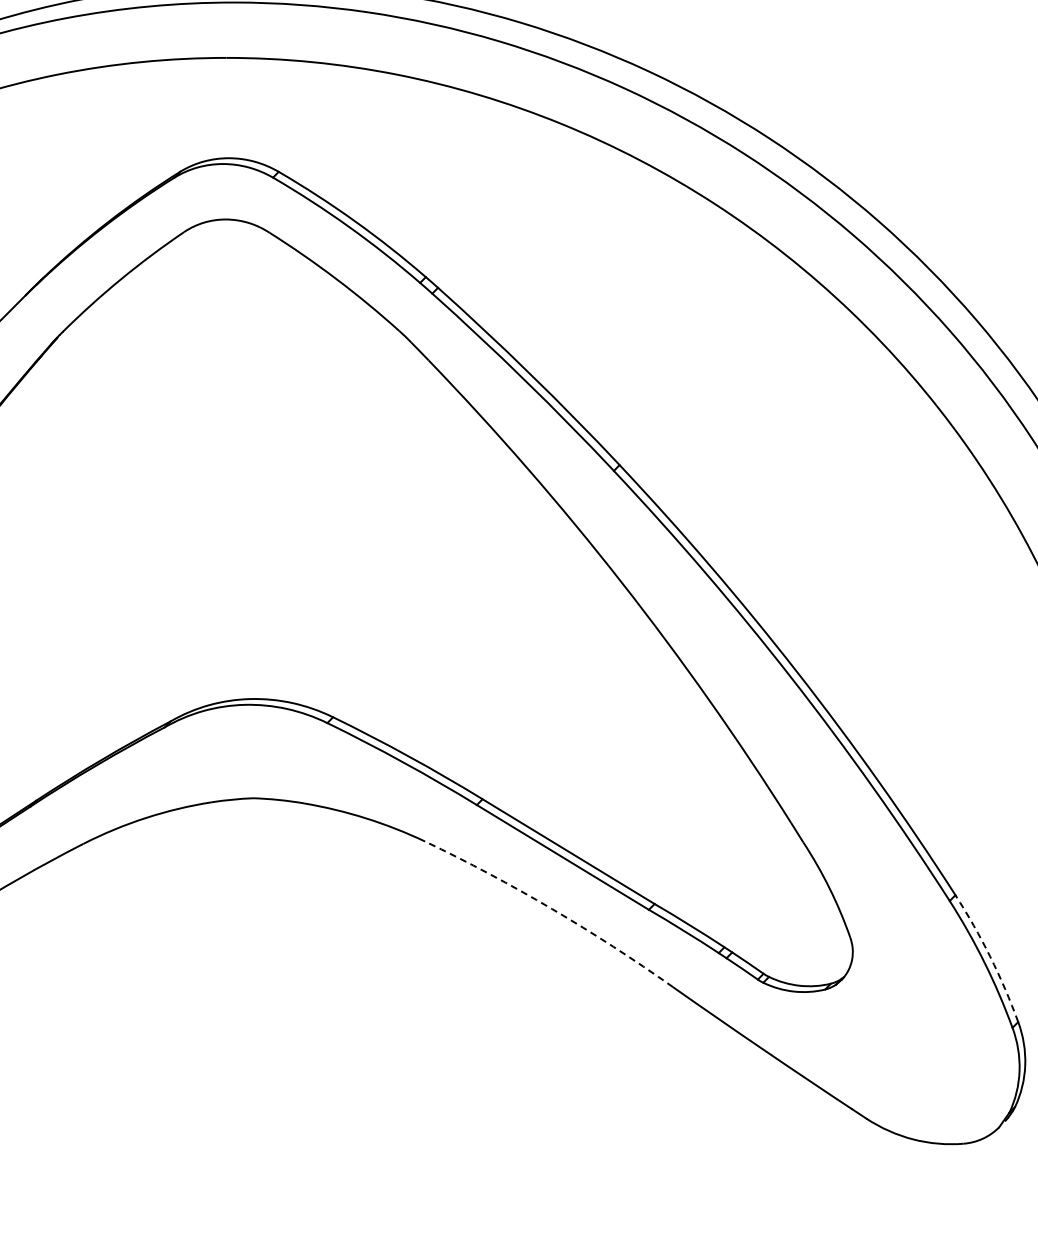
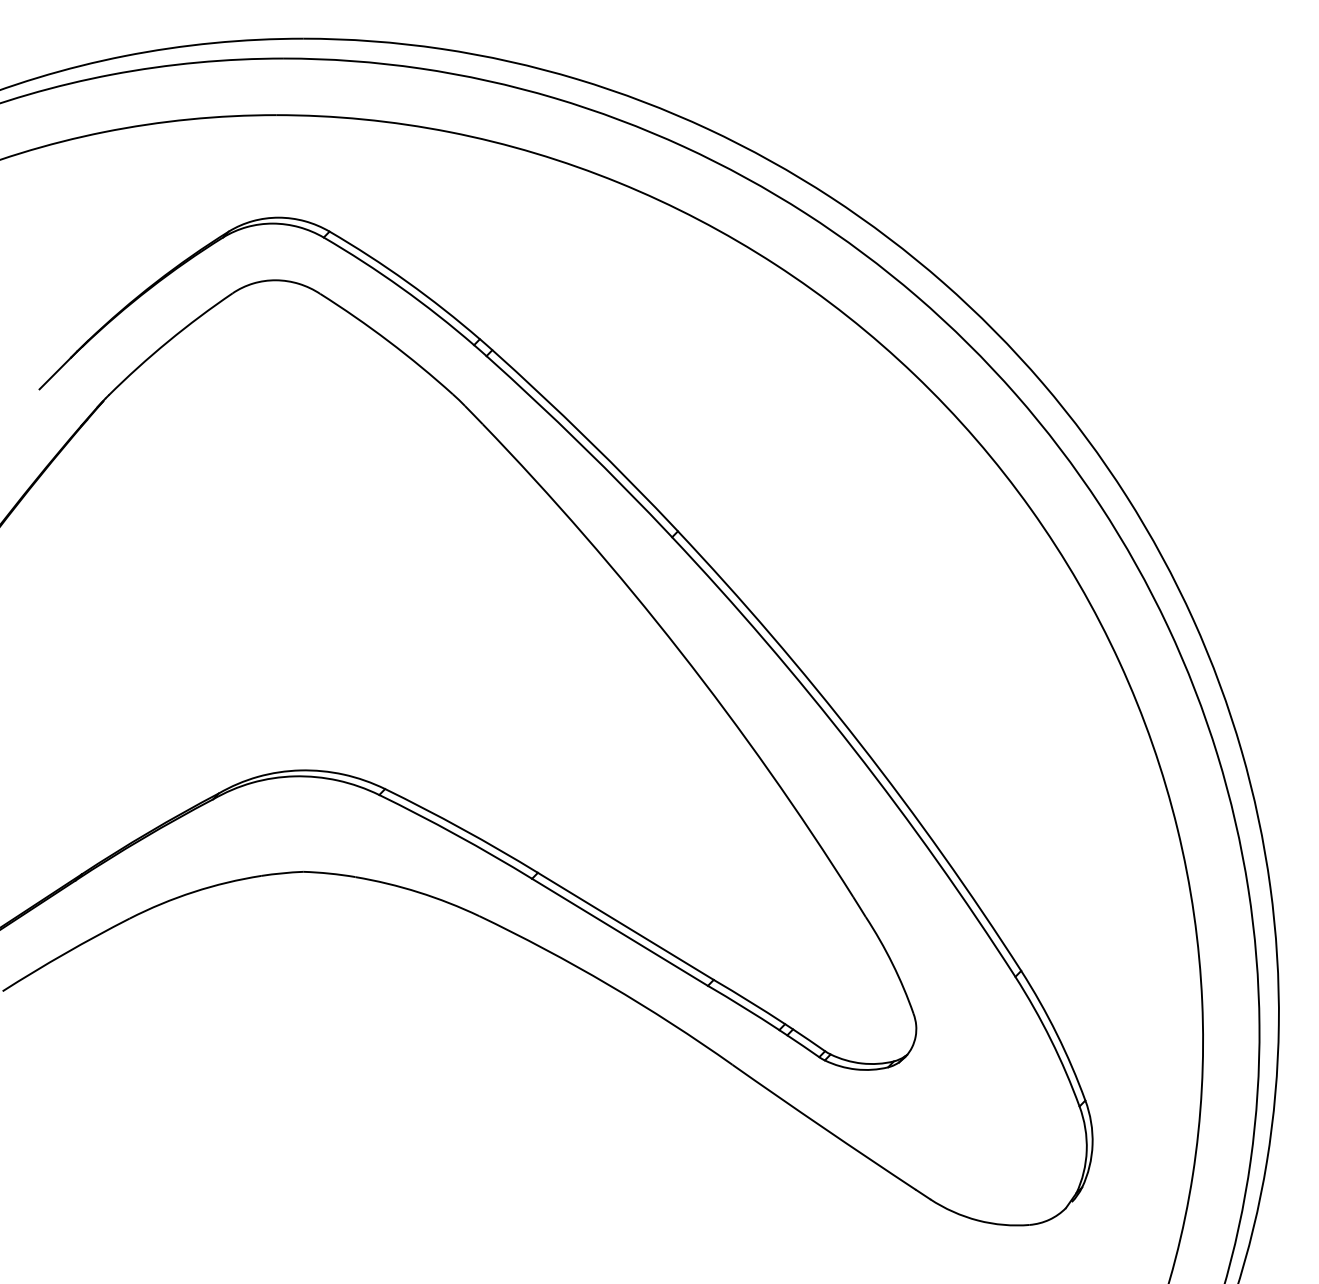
arc: (552, 909) -> (609, 985), dashed -> solid
arc: (989, 956) -> (1056, 1033), dashed -> solid

